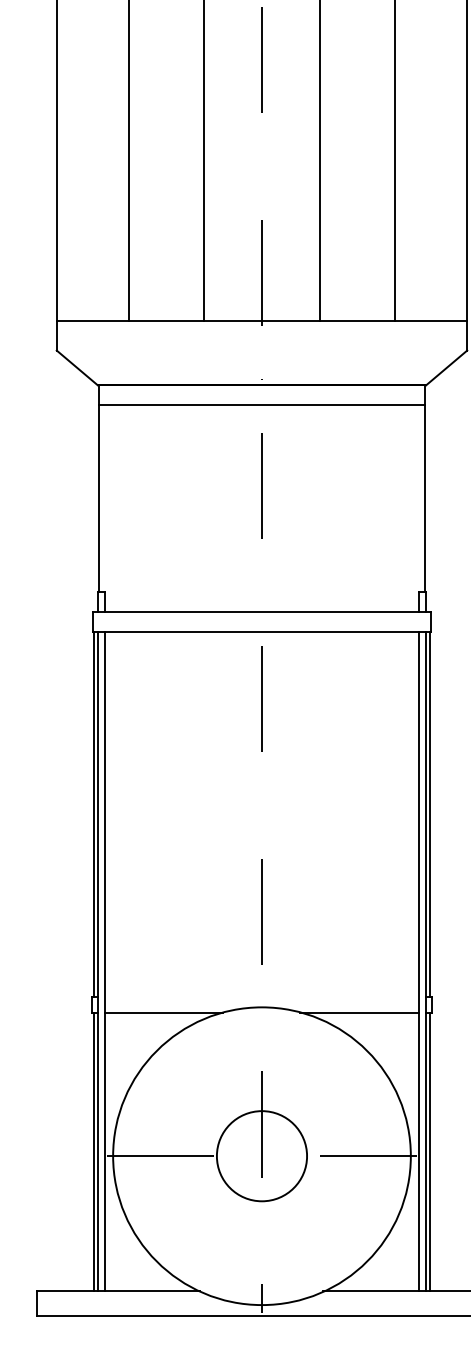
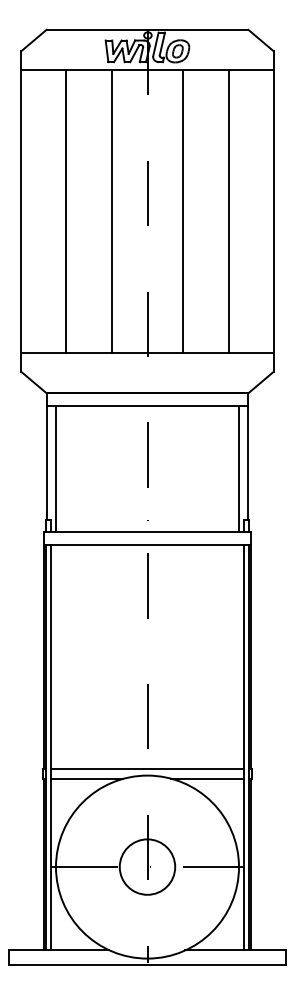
line: (112, 507) -> (55, 468), added
line: (411, 507) -> (239, 468), added
line: (262, 997) -> (147, 769), added

